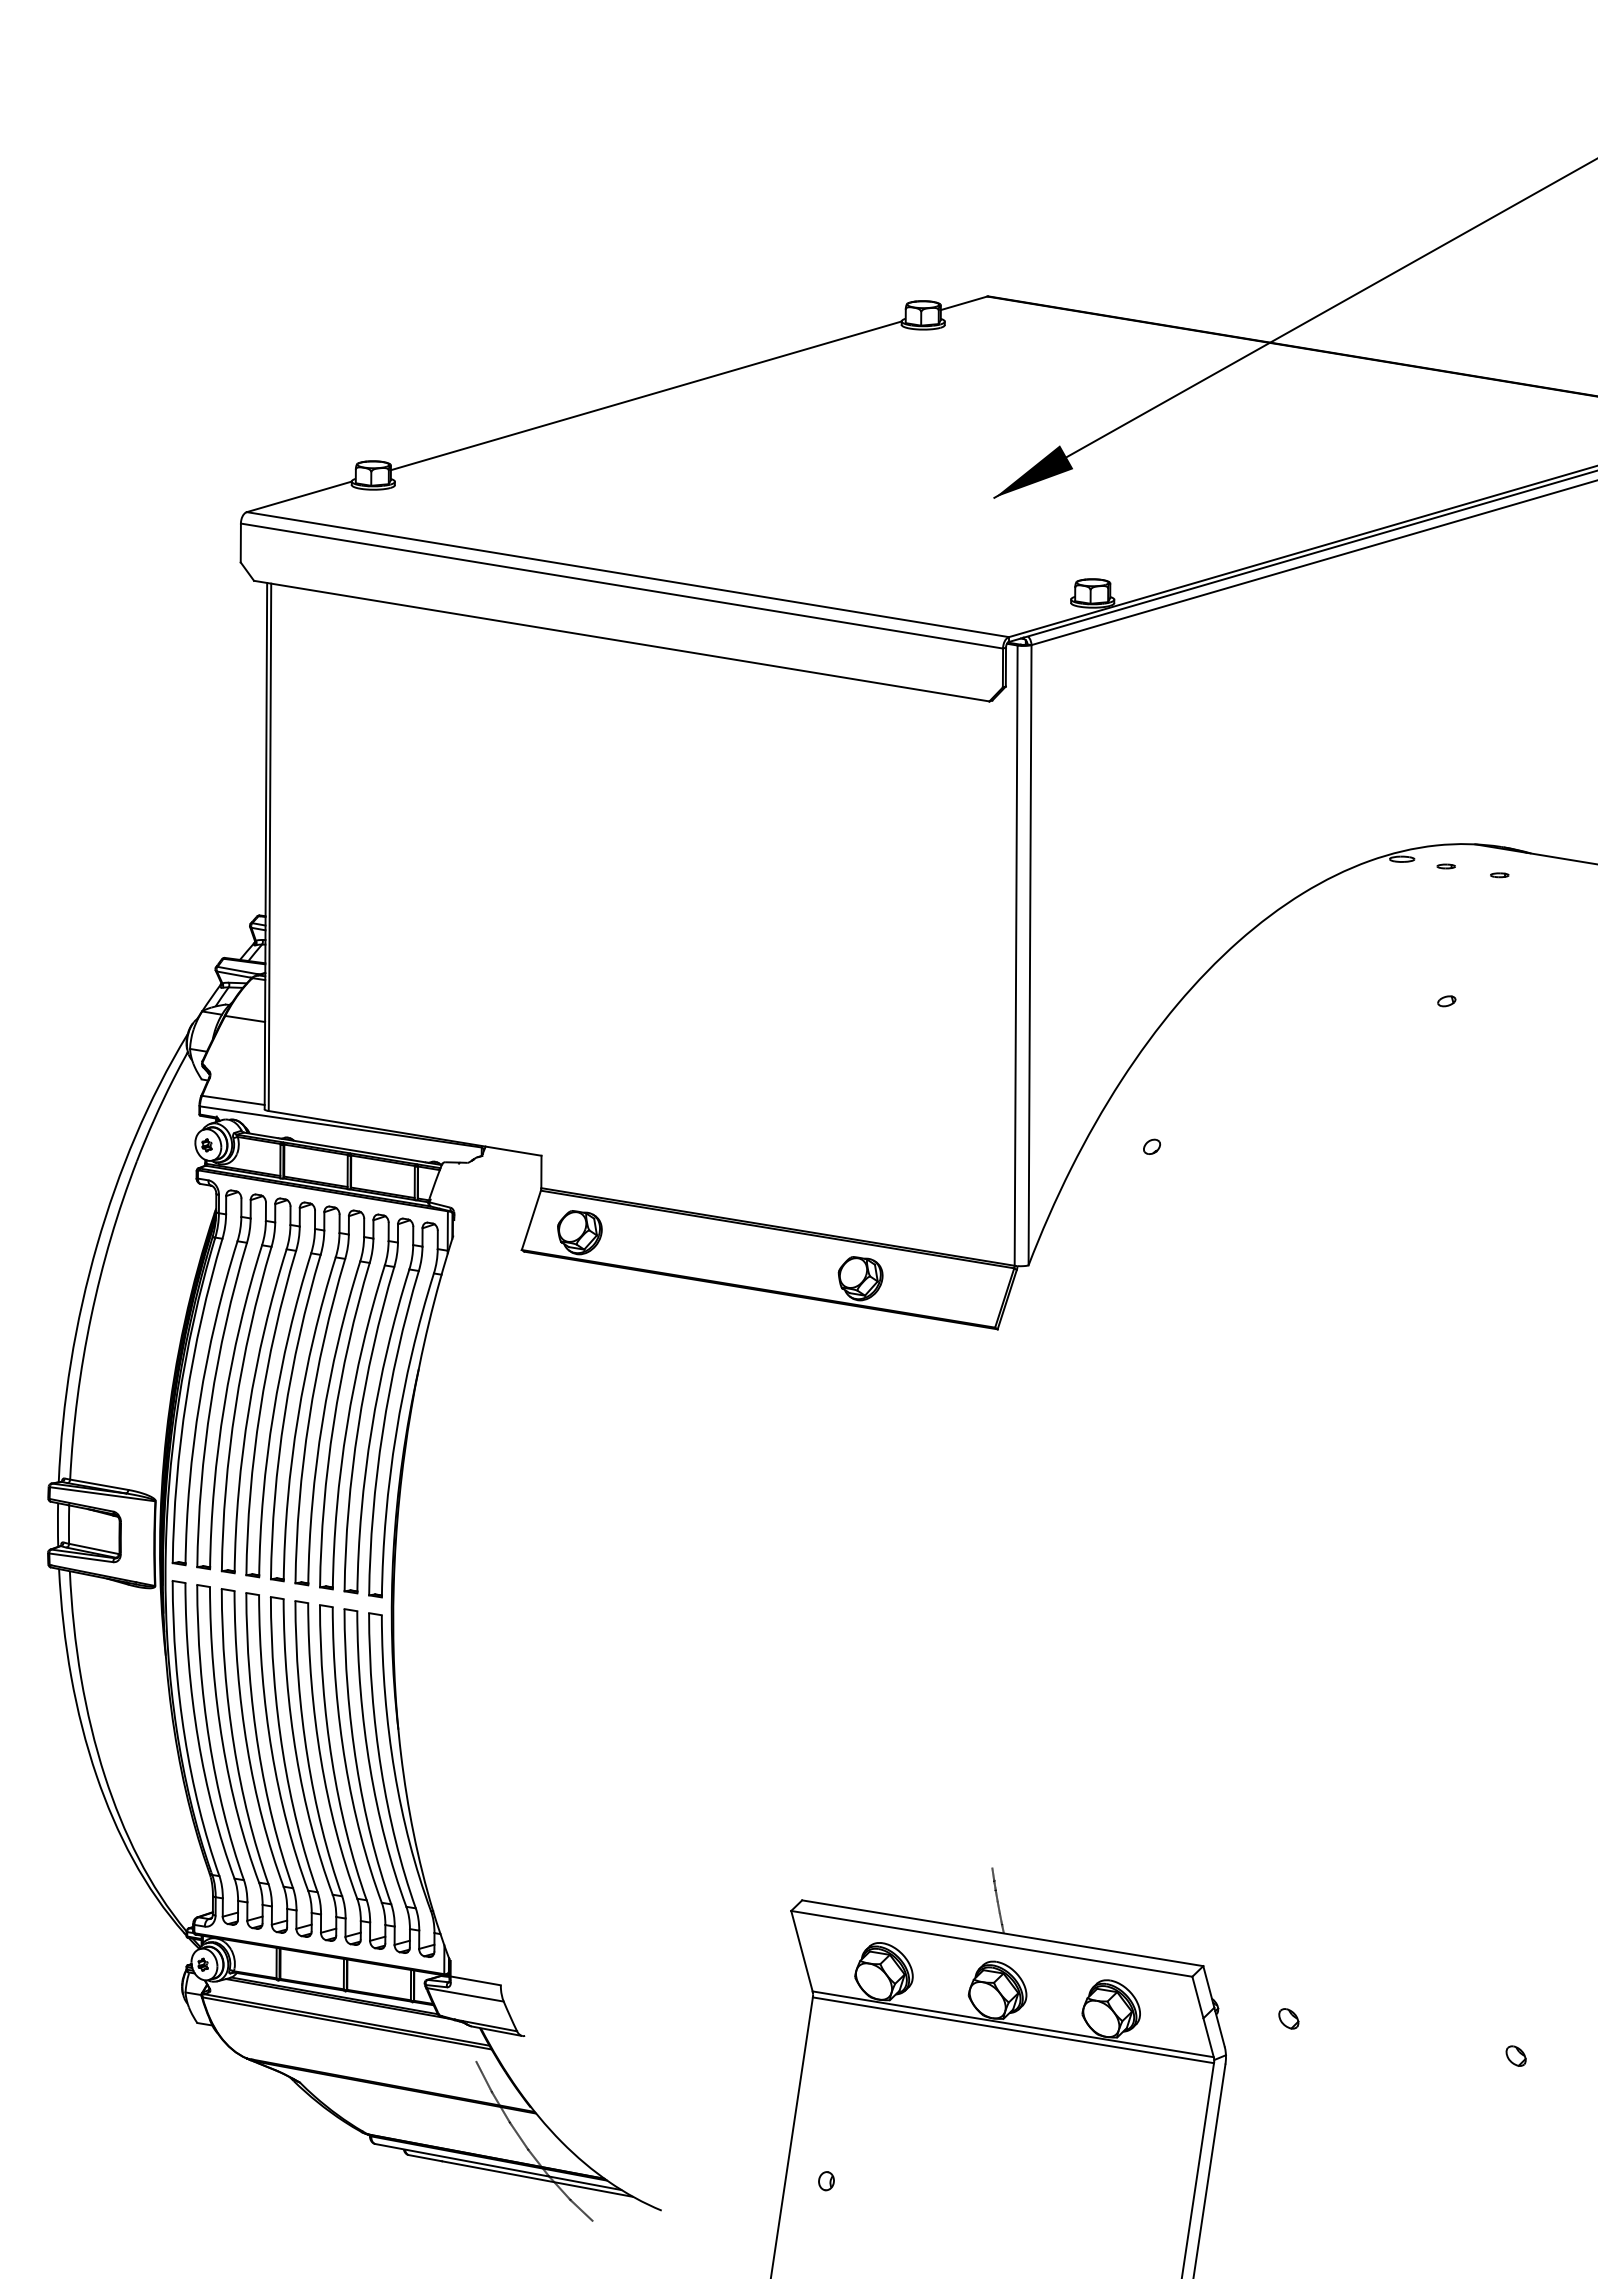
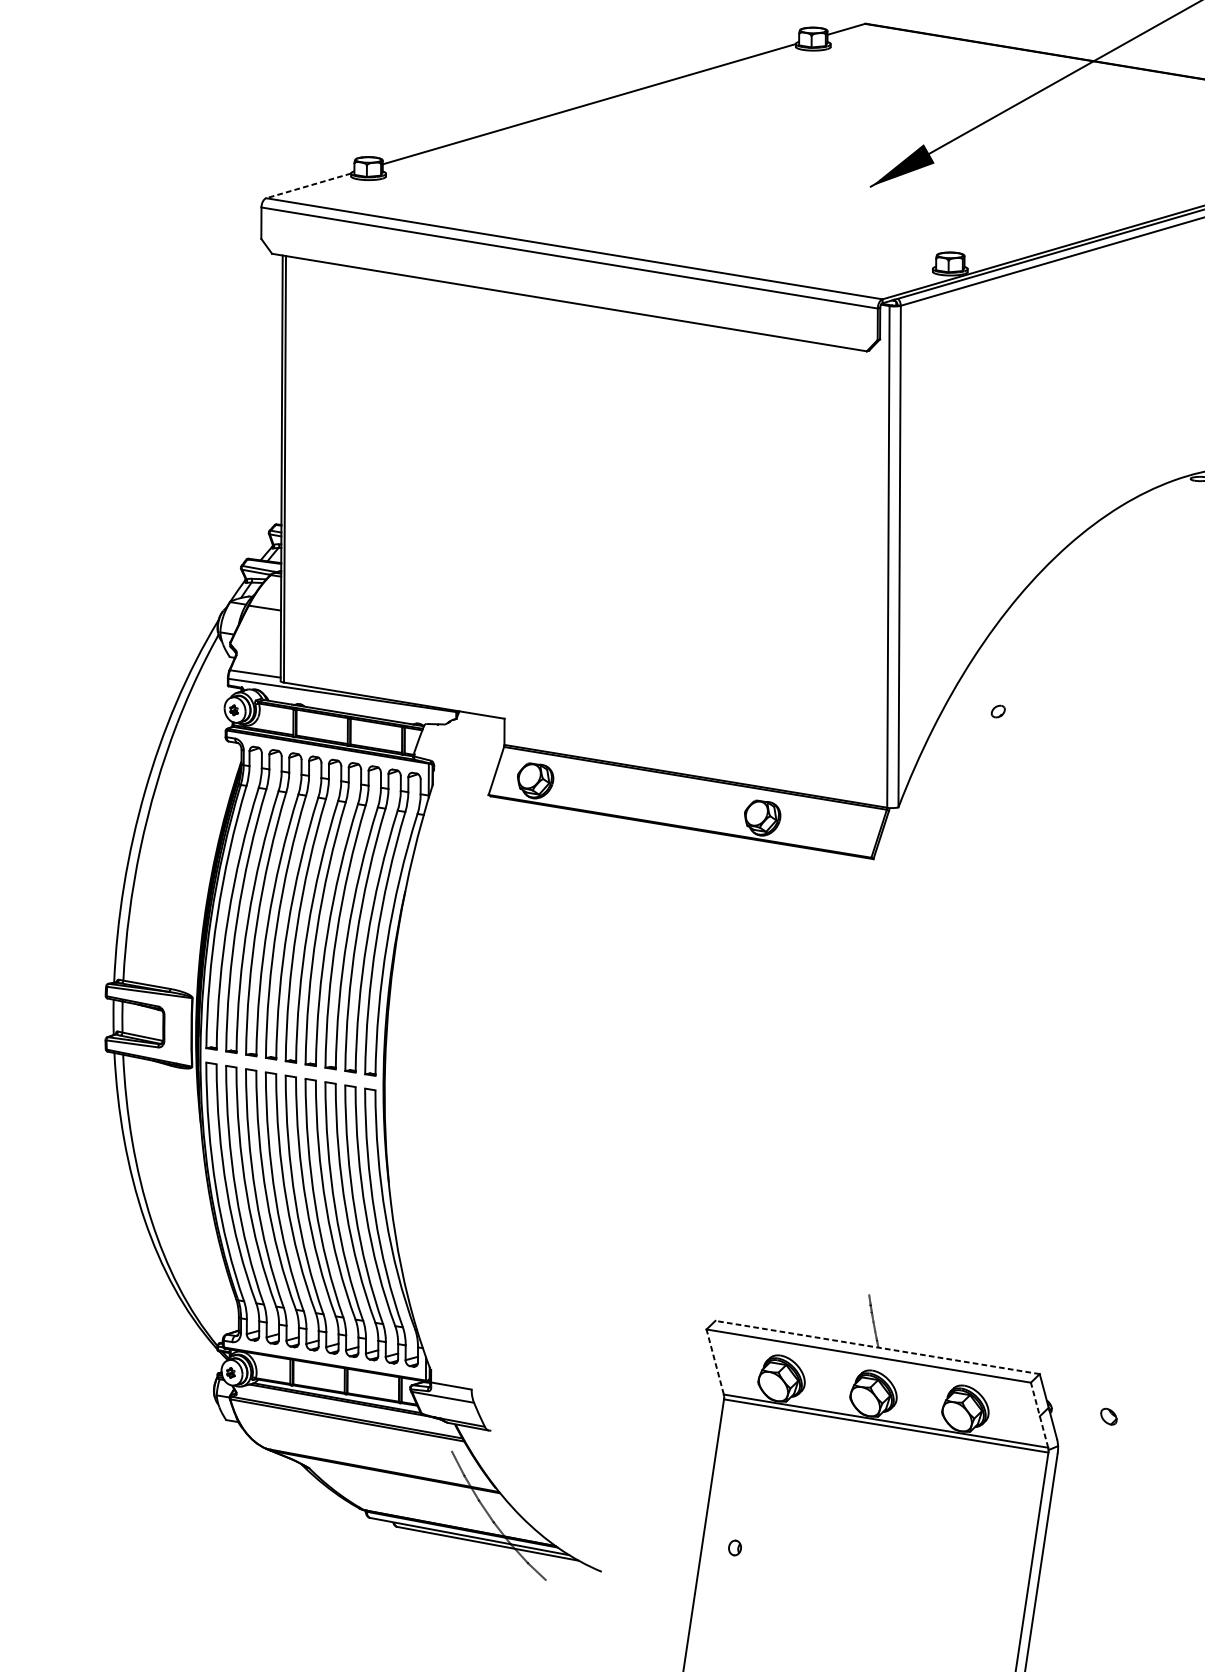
line: (299, 496) -> (308, 185), solid -> dashed
line: (1002, 1933) -> (877, 1347), solid -> dashed
line: (801, 1951) -> (714, 1362), solid -> dashed
line: (1203, 2016) -> (1039, 1414), solid -> dashed

